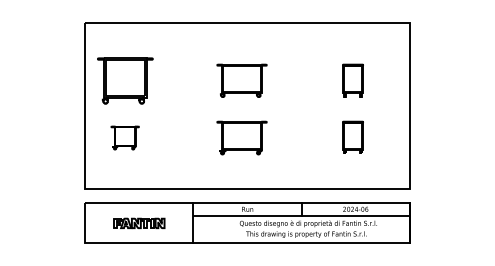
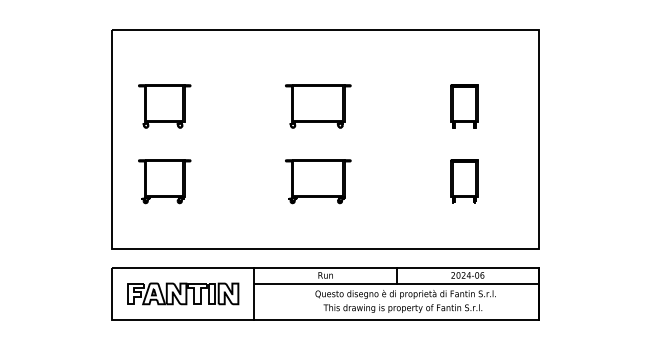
part: (124, 80) -> (163, 105), size x0.71
part: (124, 137) -> (163, 180), size x1.43
part: (139, 223) -> (183, 294), size x1.67

